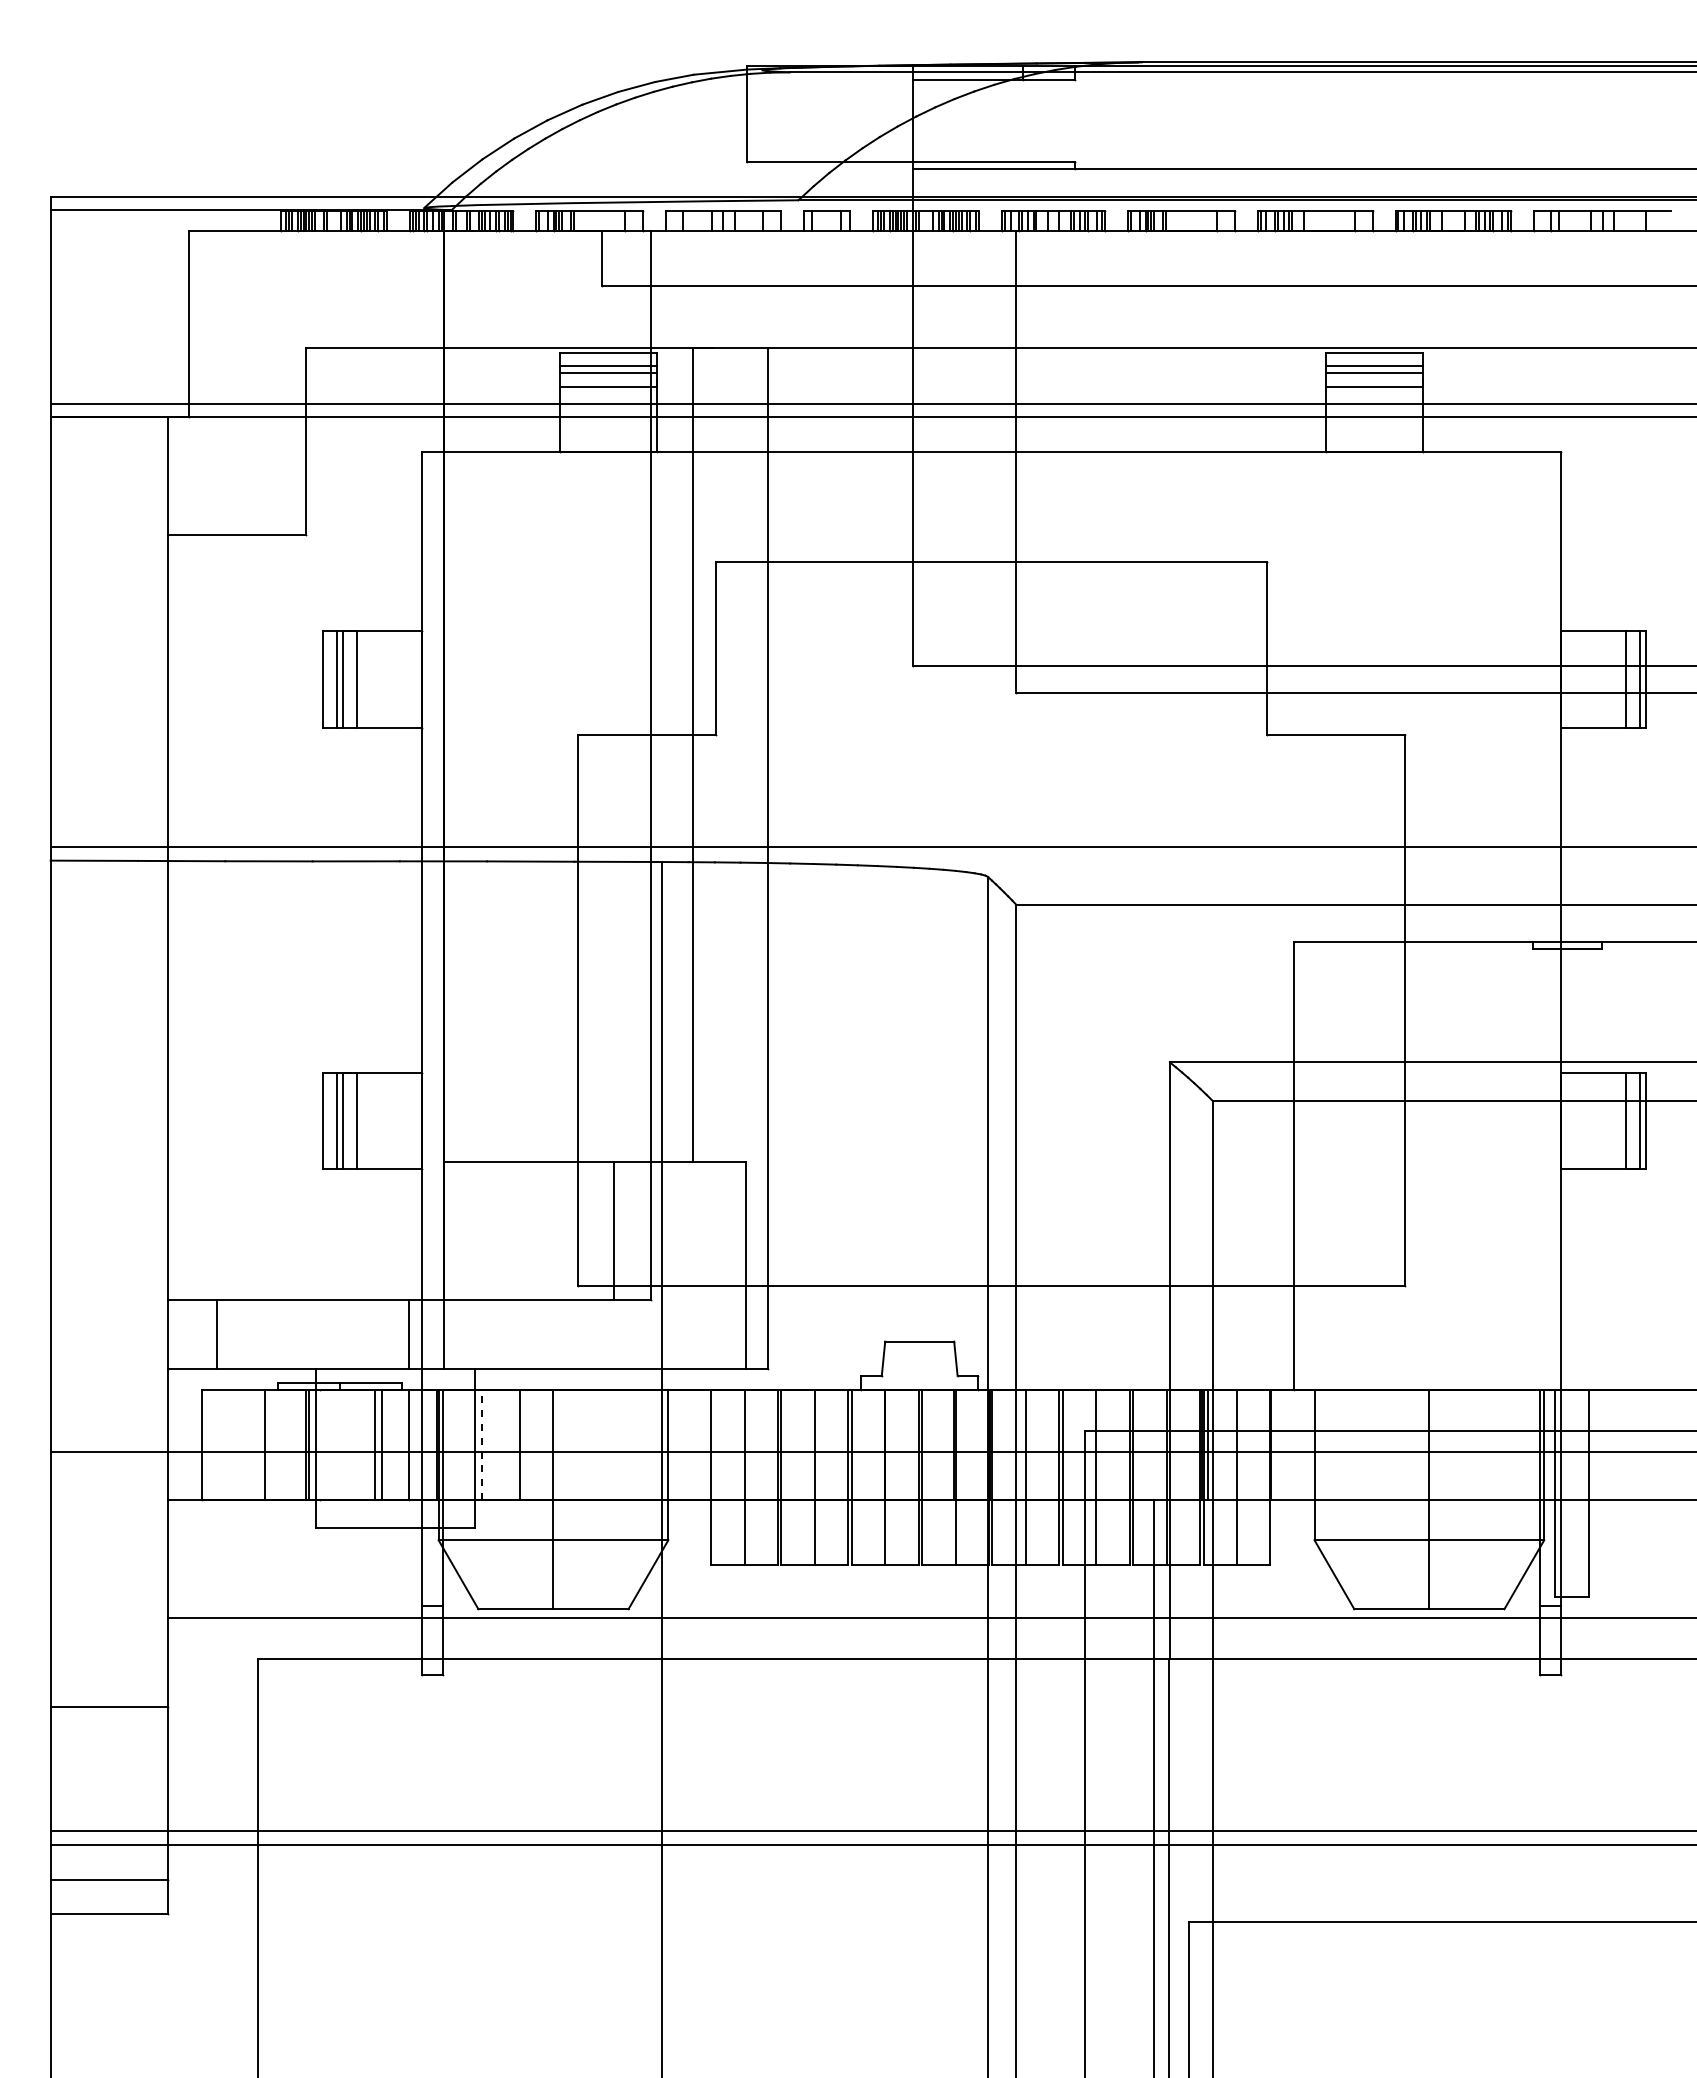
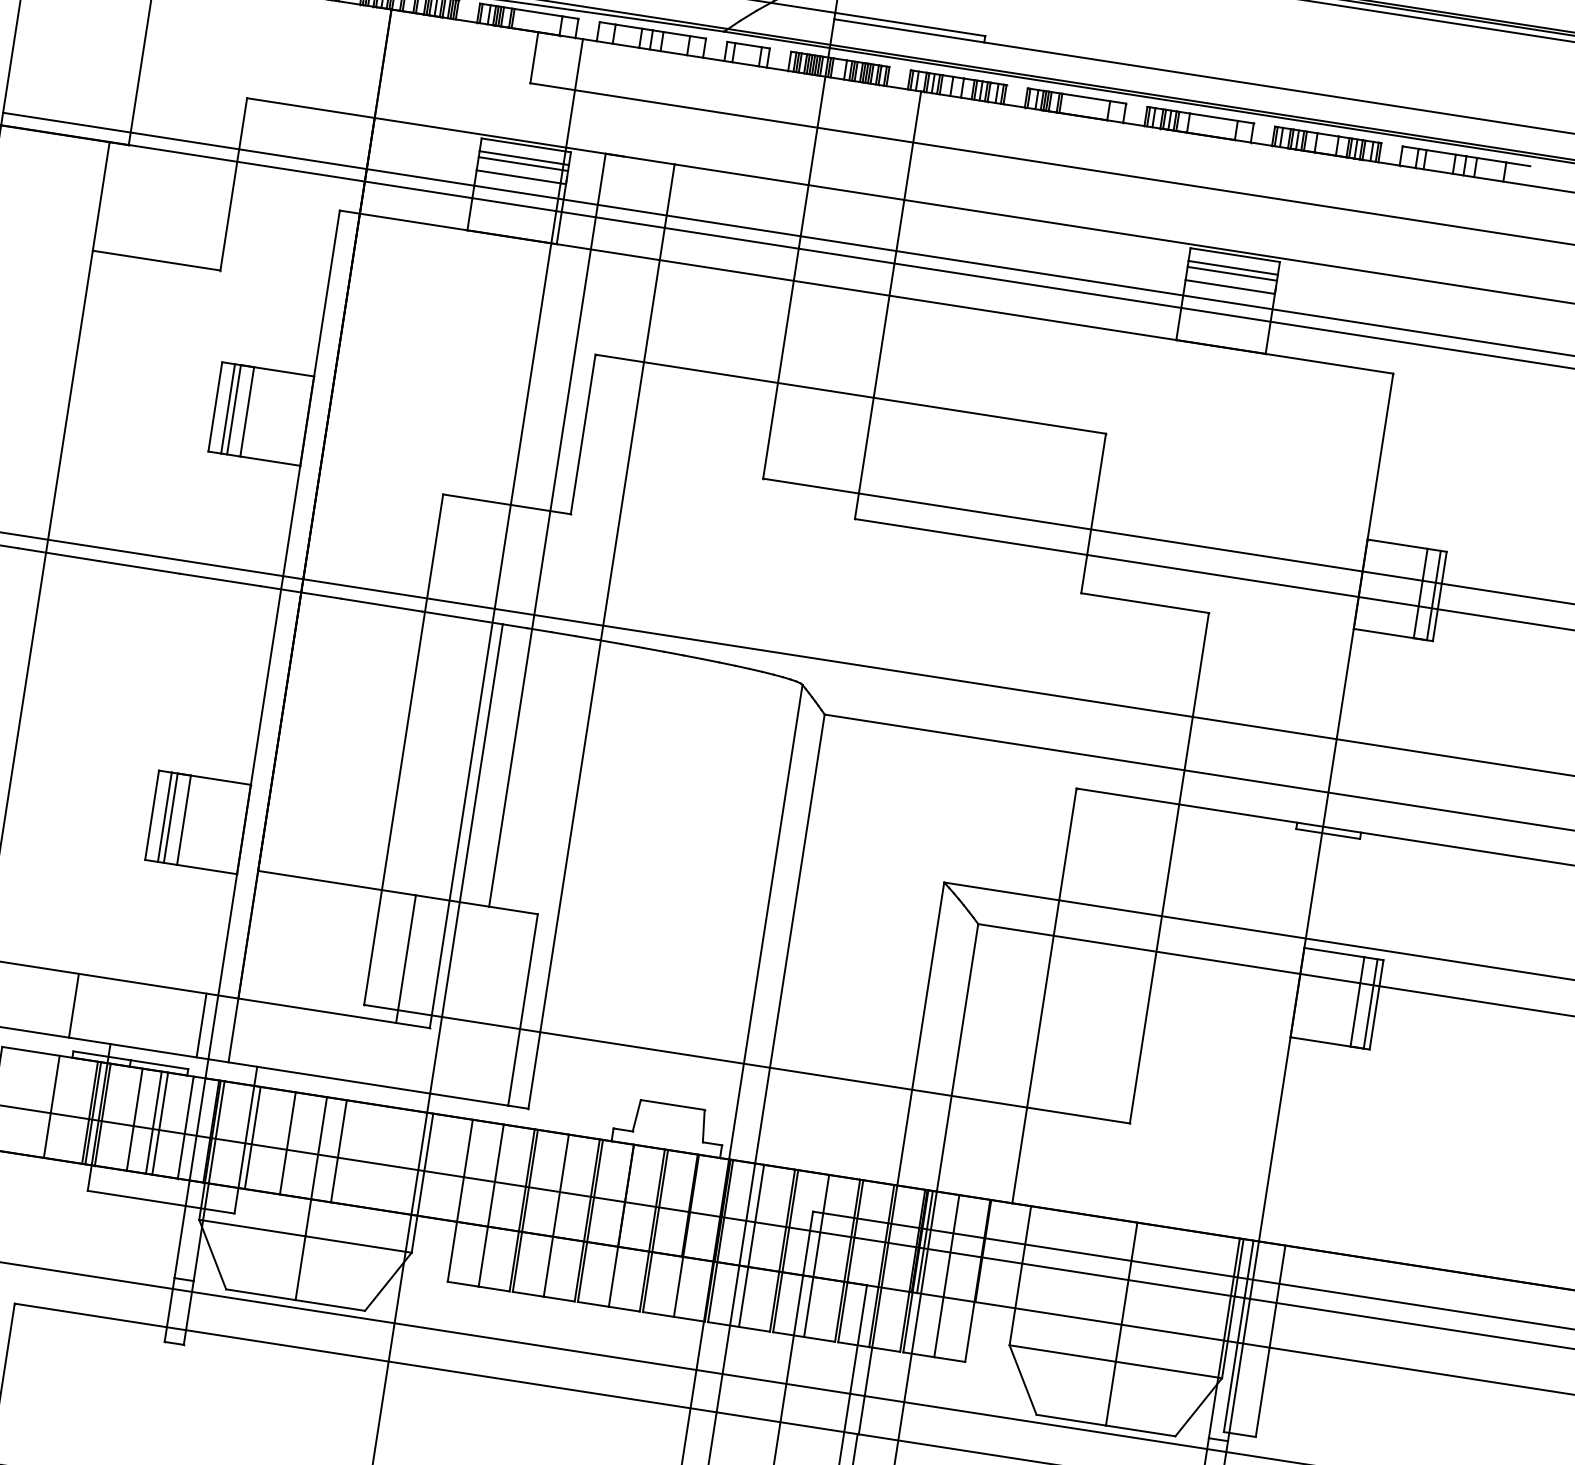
line: (217, 1334) -> (74, 1005), moved
line: (319, 1444) -> (102, 1114), added
line: (354, 1444) -> (135, 1119), added
line: (481, 1444) -> (252, 1137), dashed -> solid
line: (574, 1444) -> (338, 1150), added

